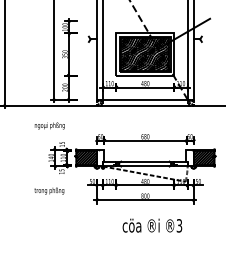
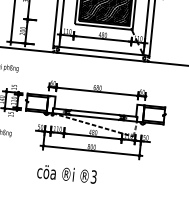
hatch: (86, 157) -> (37, 102), removed
hatch: (204, 157) -> (154, 114), removed
text: (152, 225) -> (67, 174), moved

